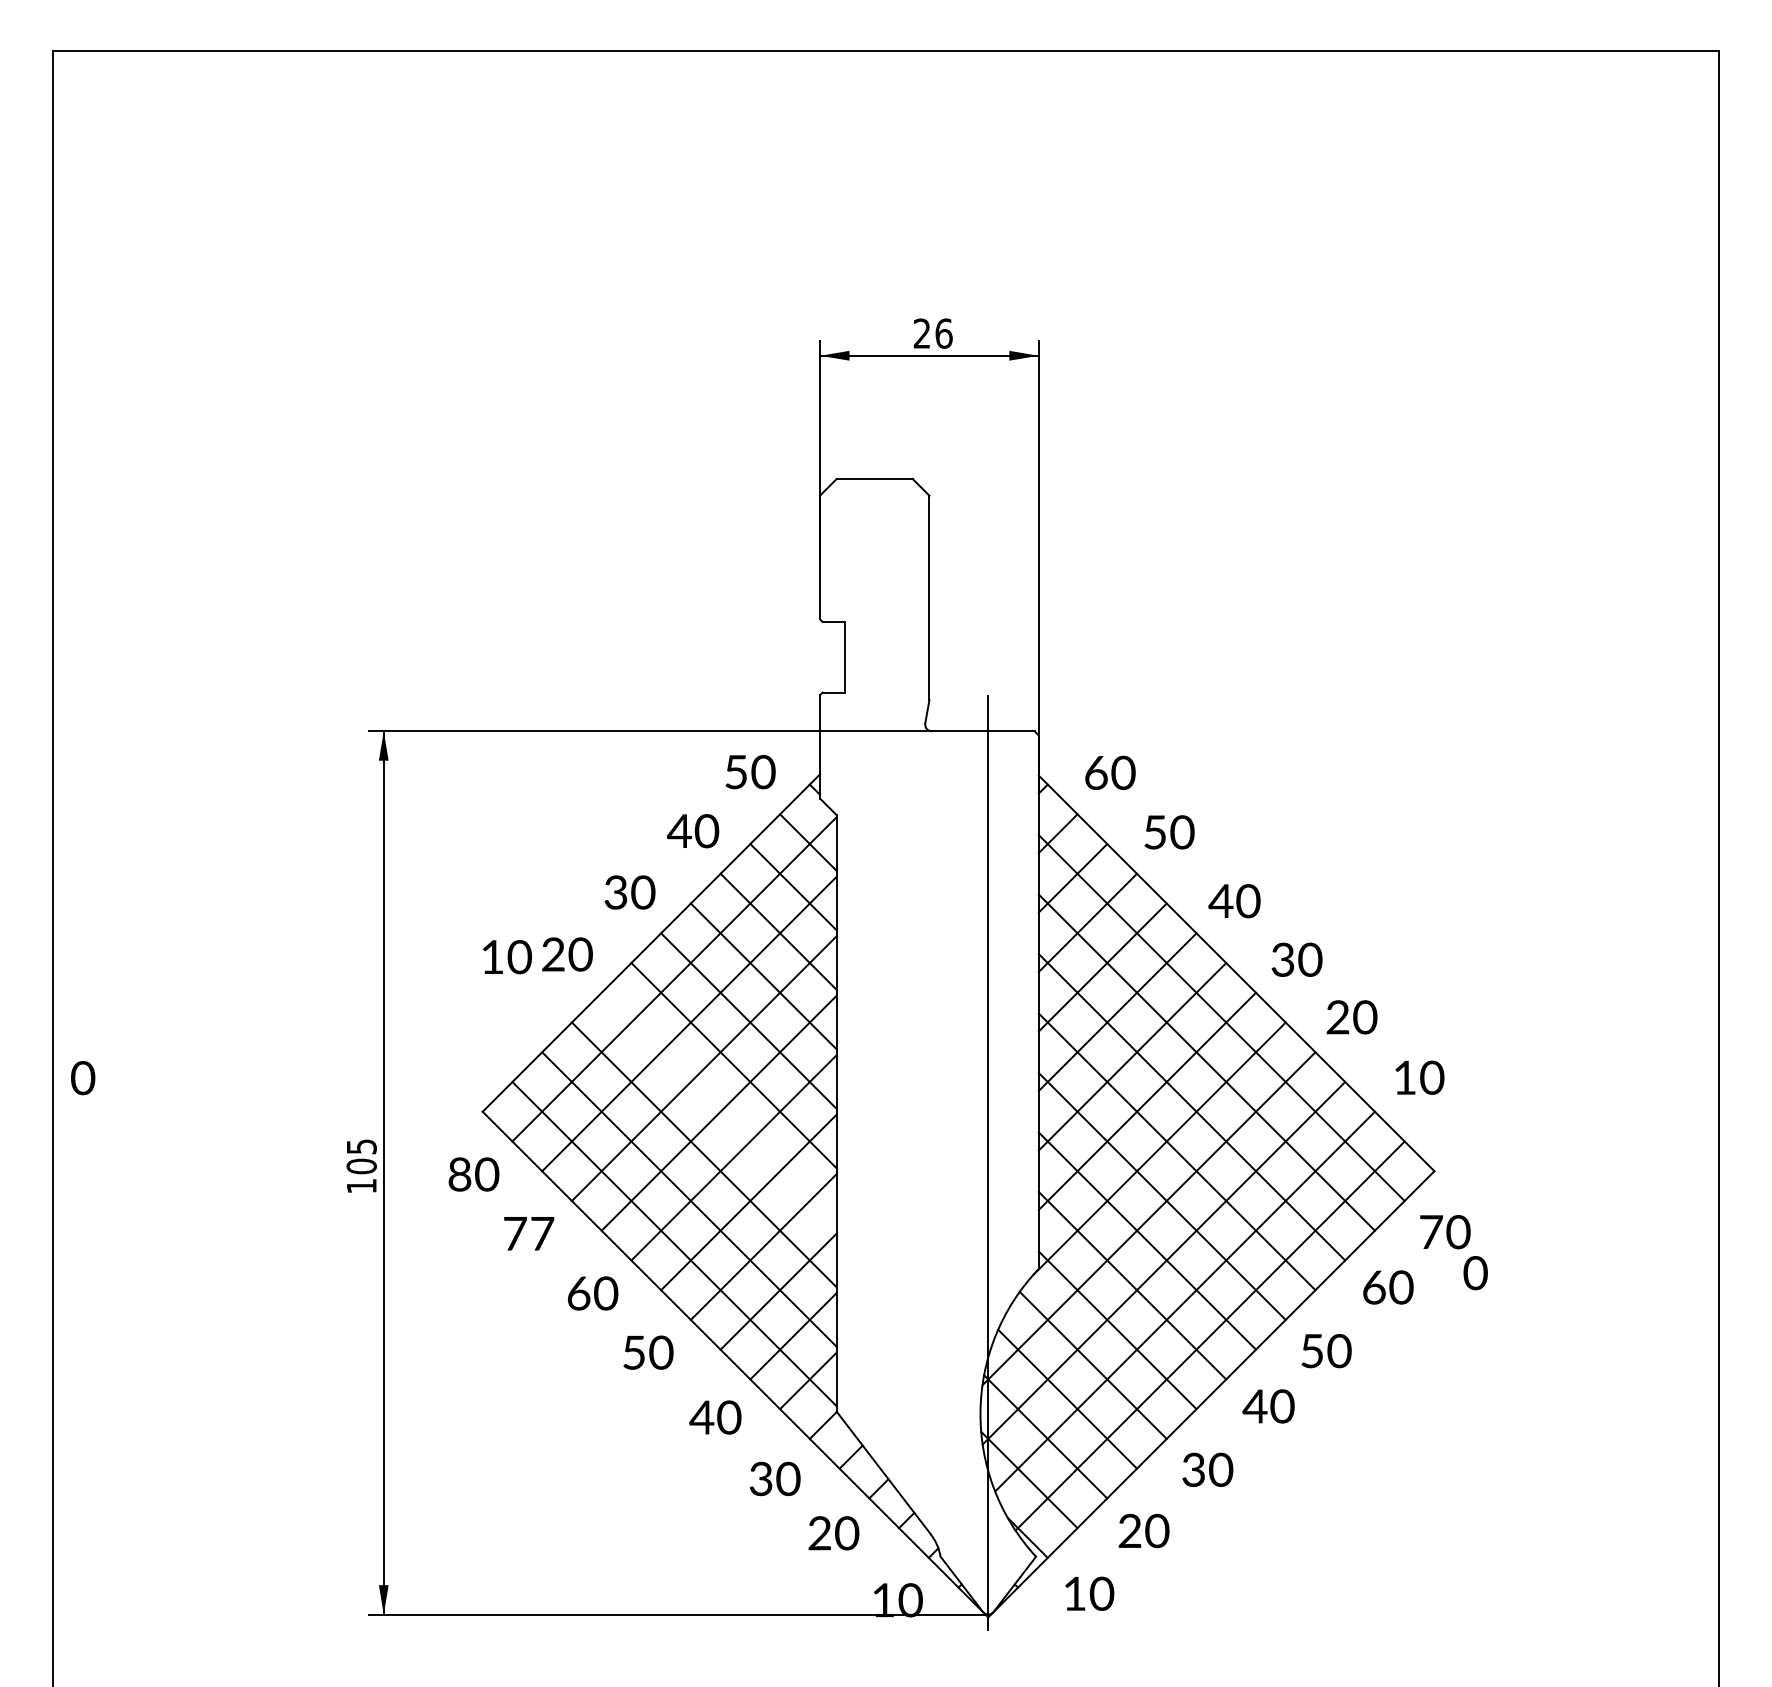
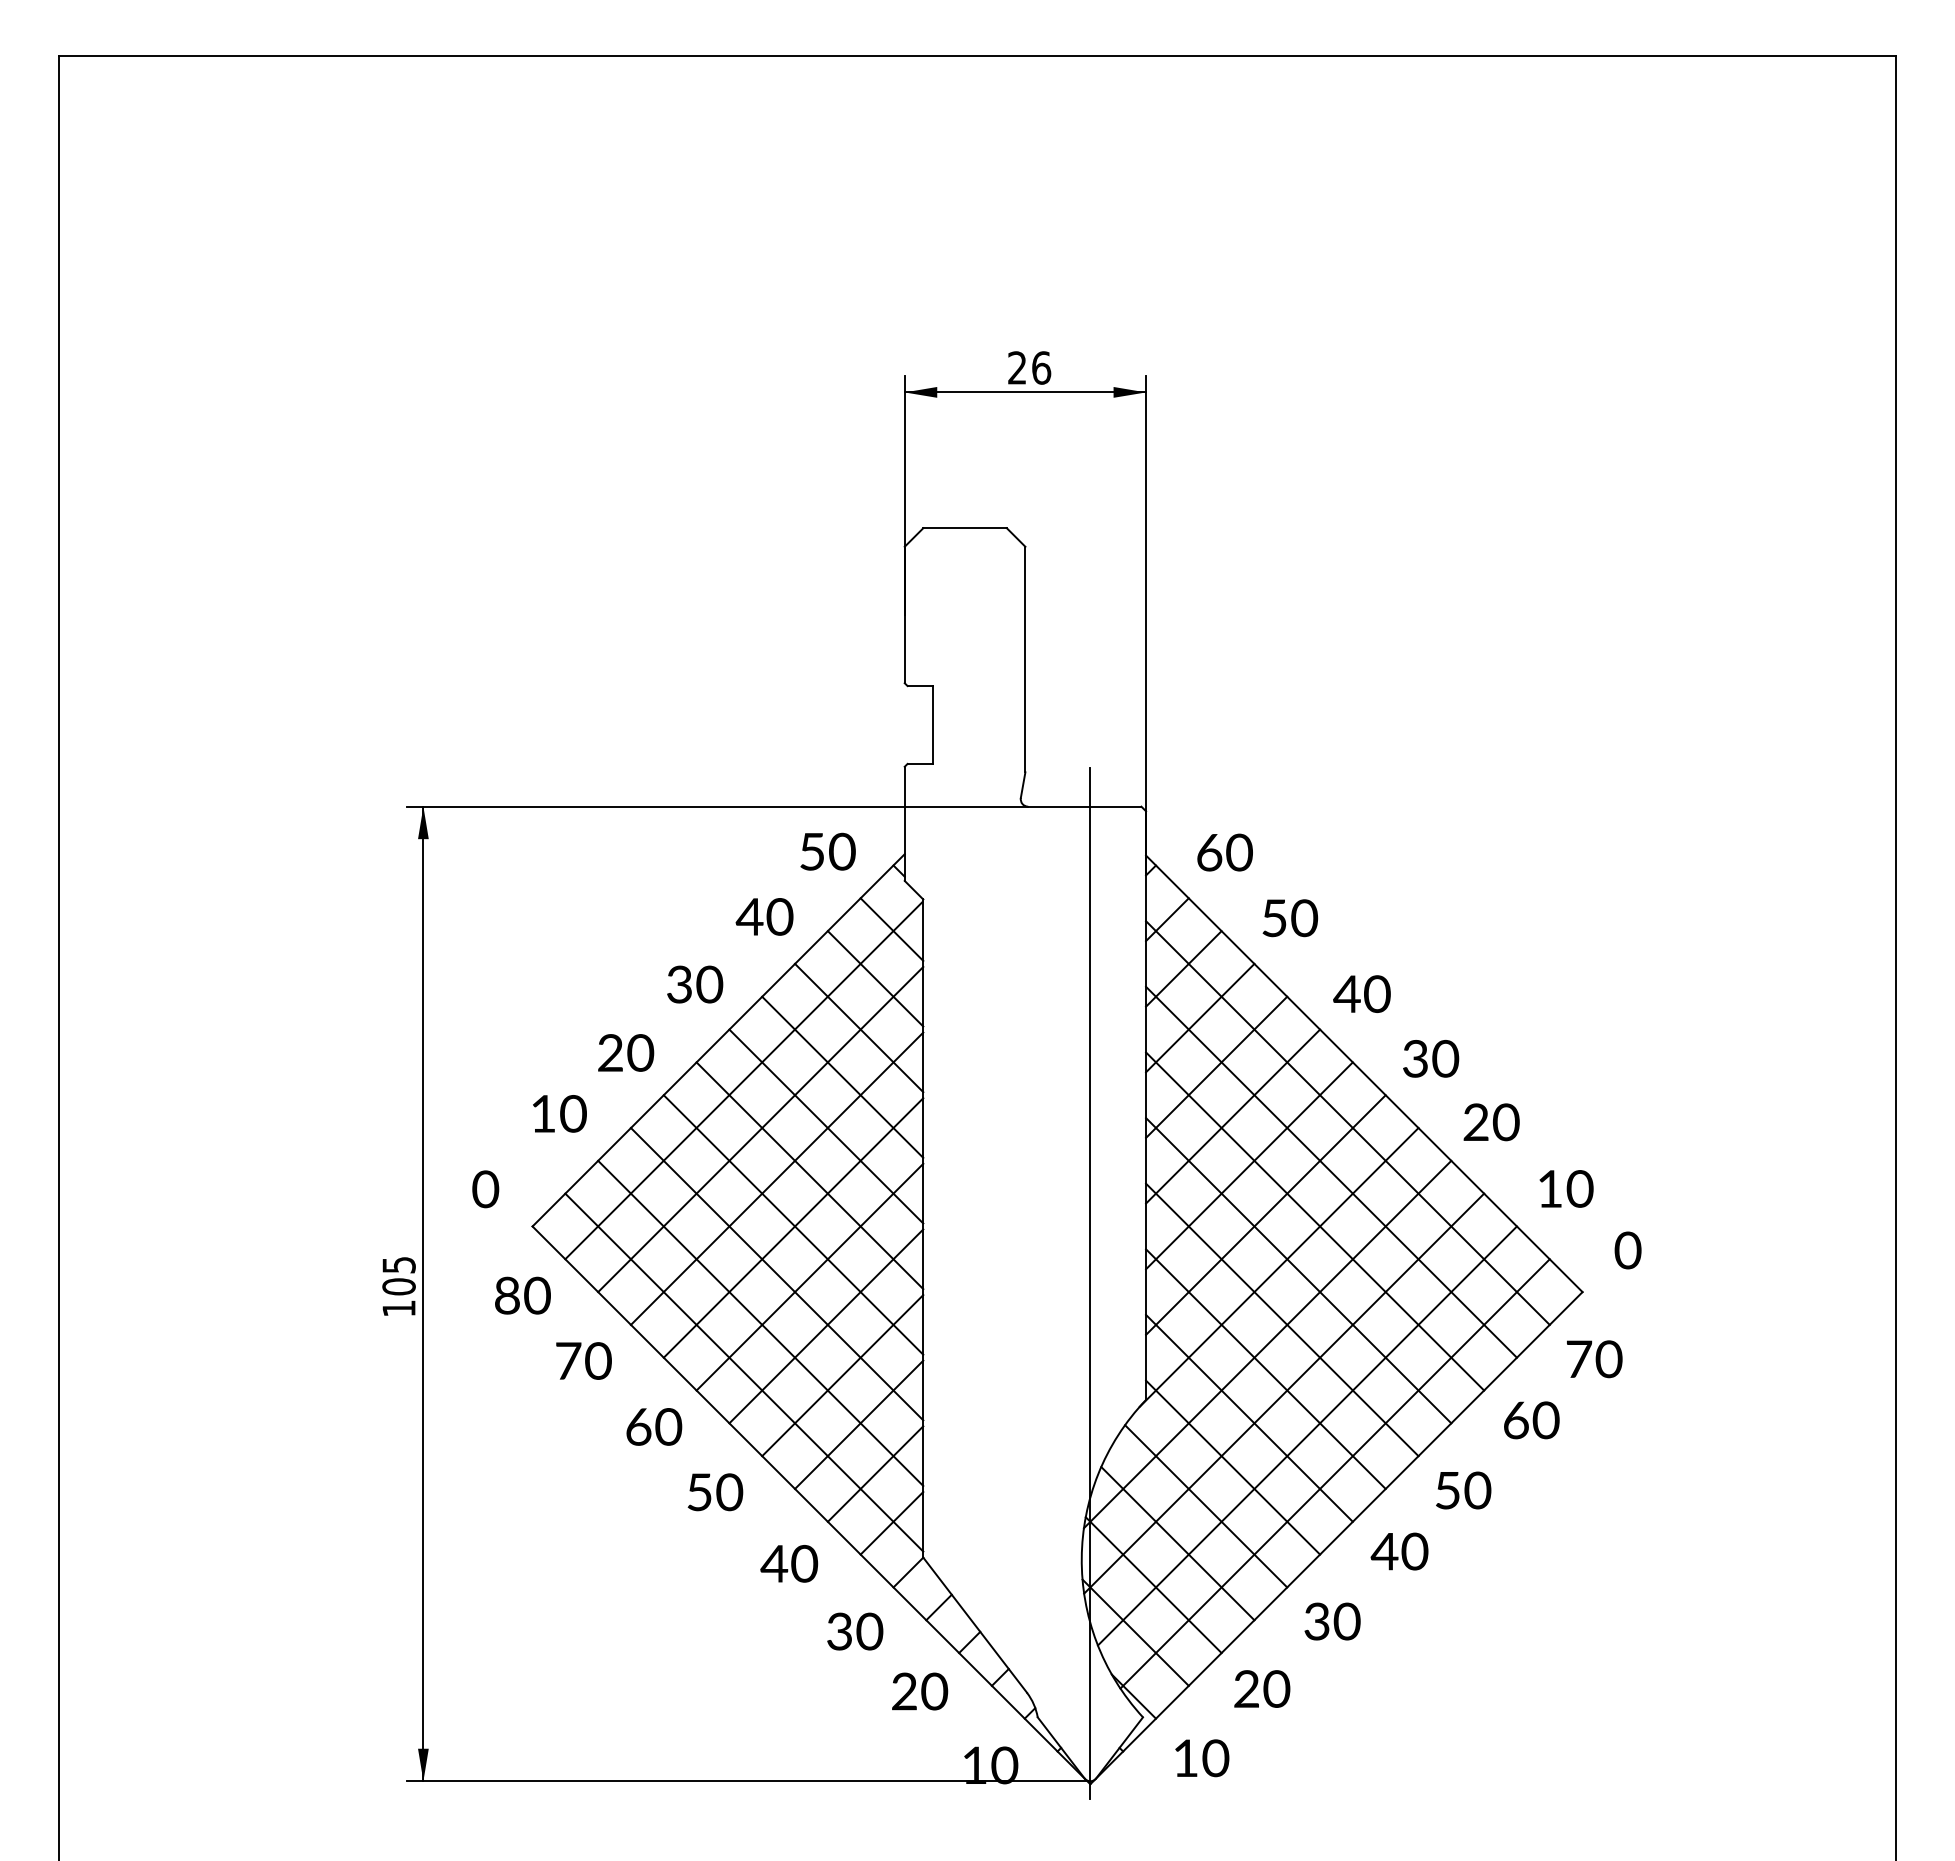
text: (507, 956) -> (559, 1113), moved
text: (82, 1078) -> (485, 1189), moved
line: (719, 1109) -> (793, 1224), added
text: (542, 1233) -> (598, 1360), 77 -> 70
text: (1475, 1273) -> (1627, 1250), moved

